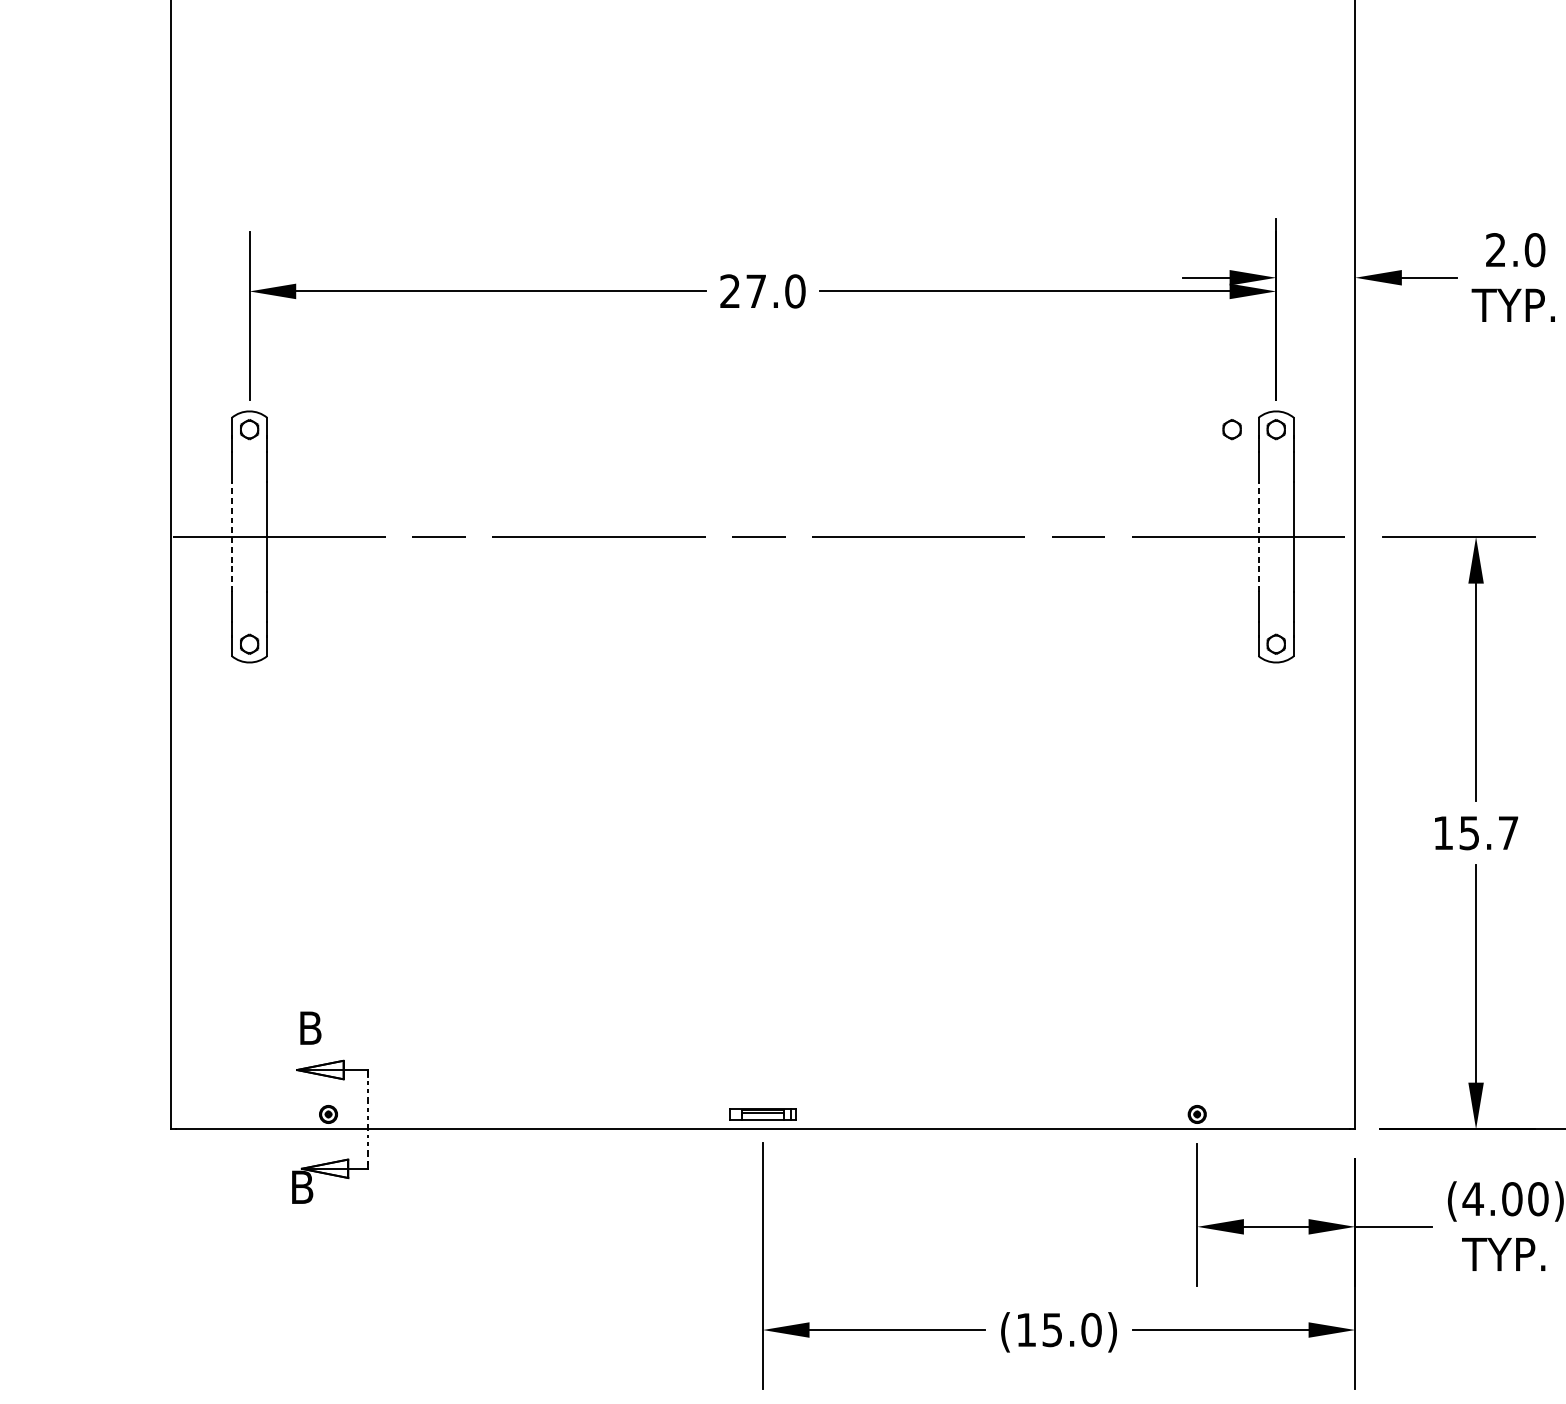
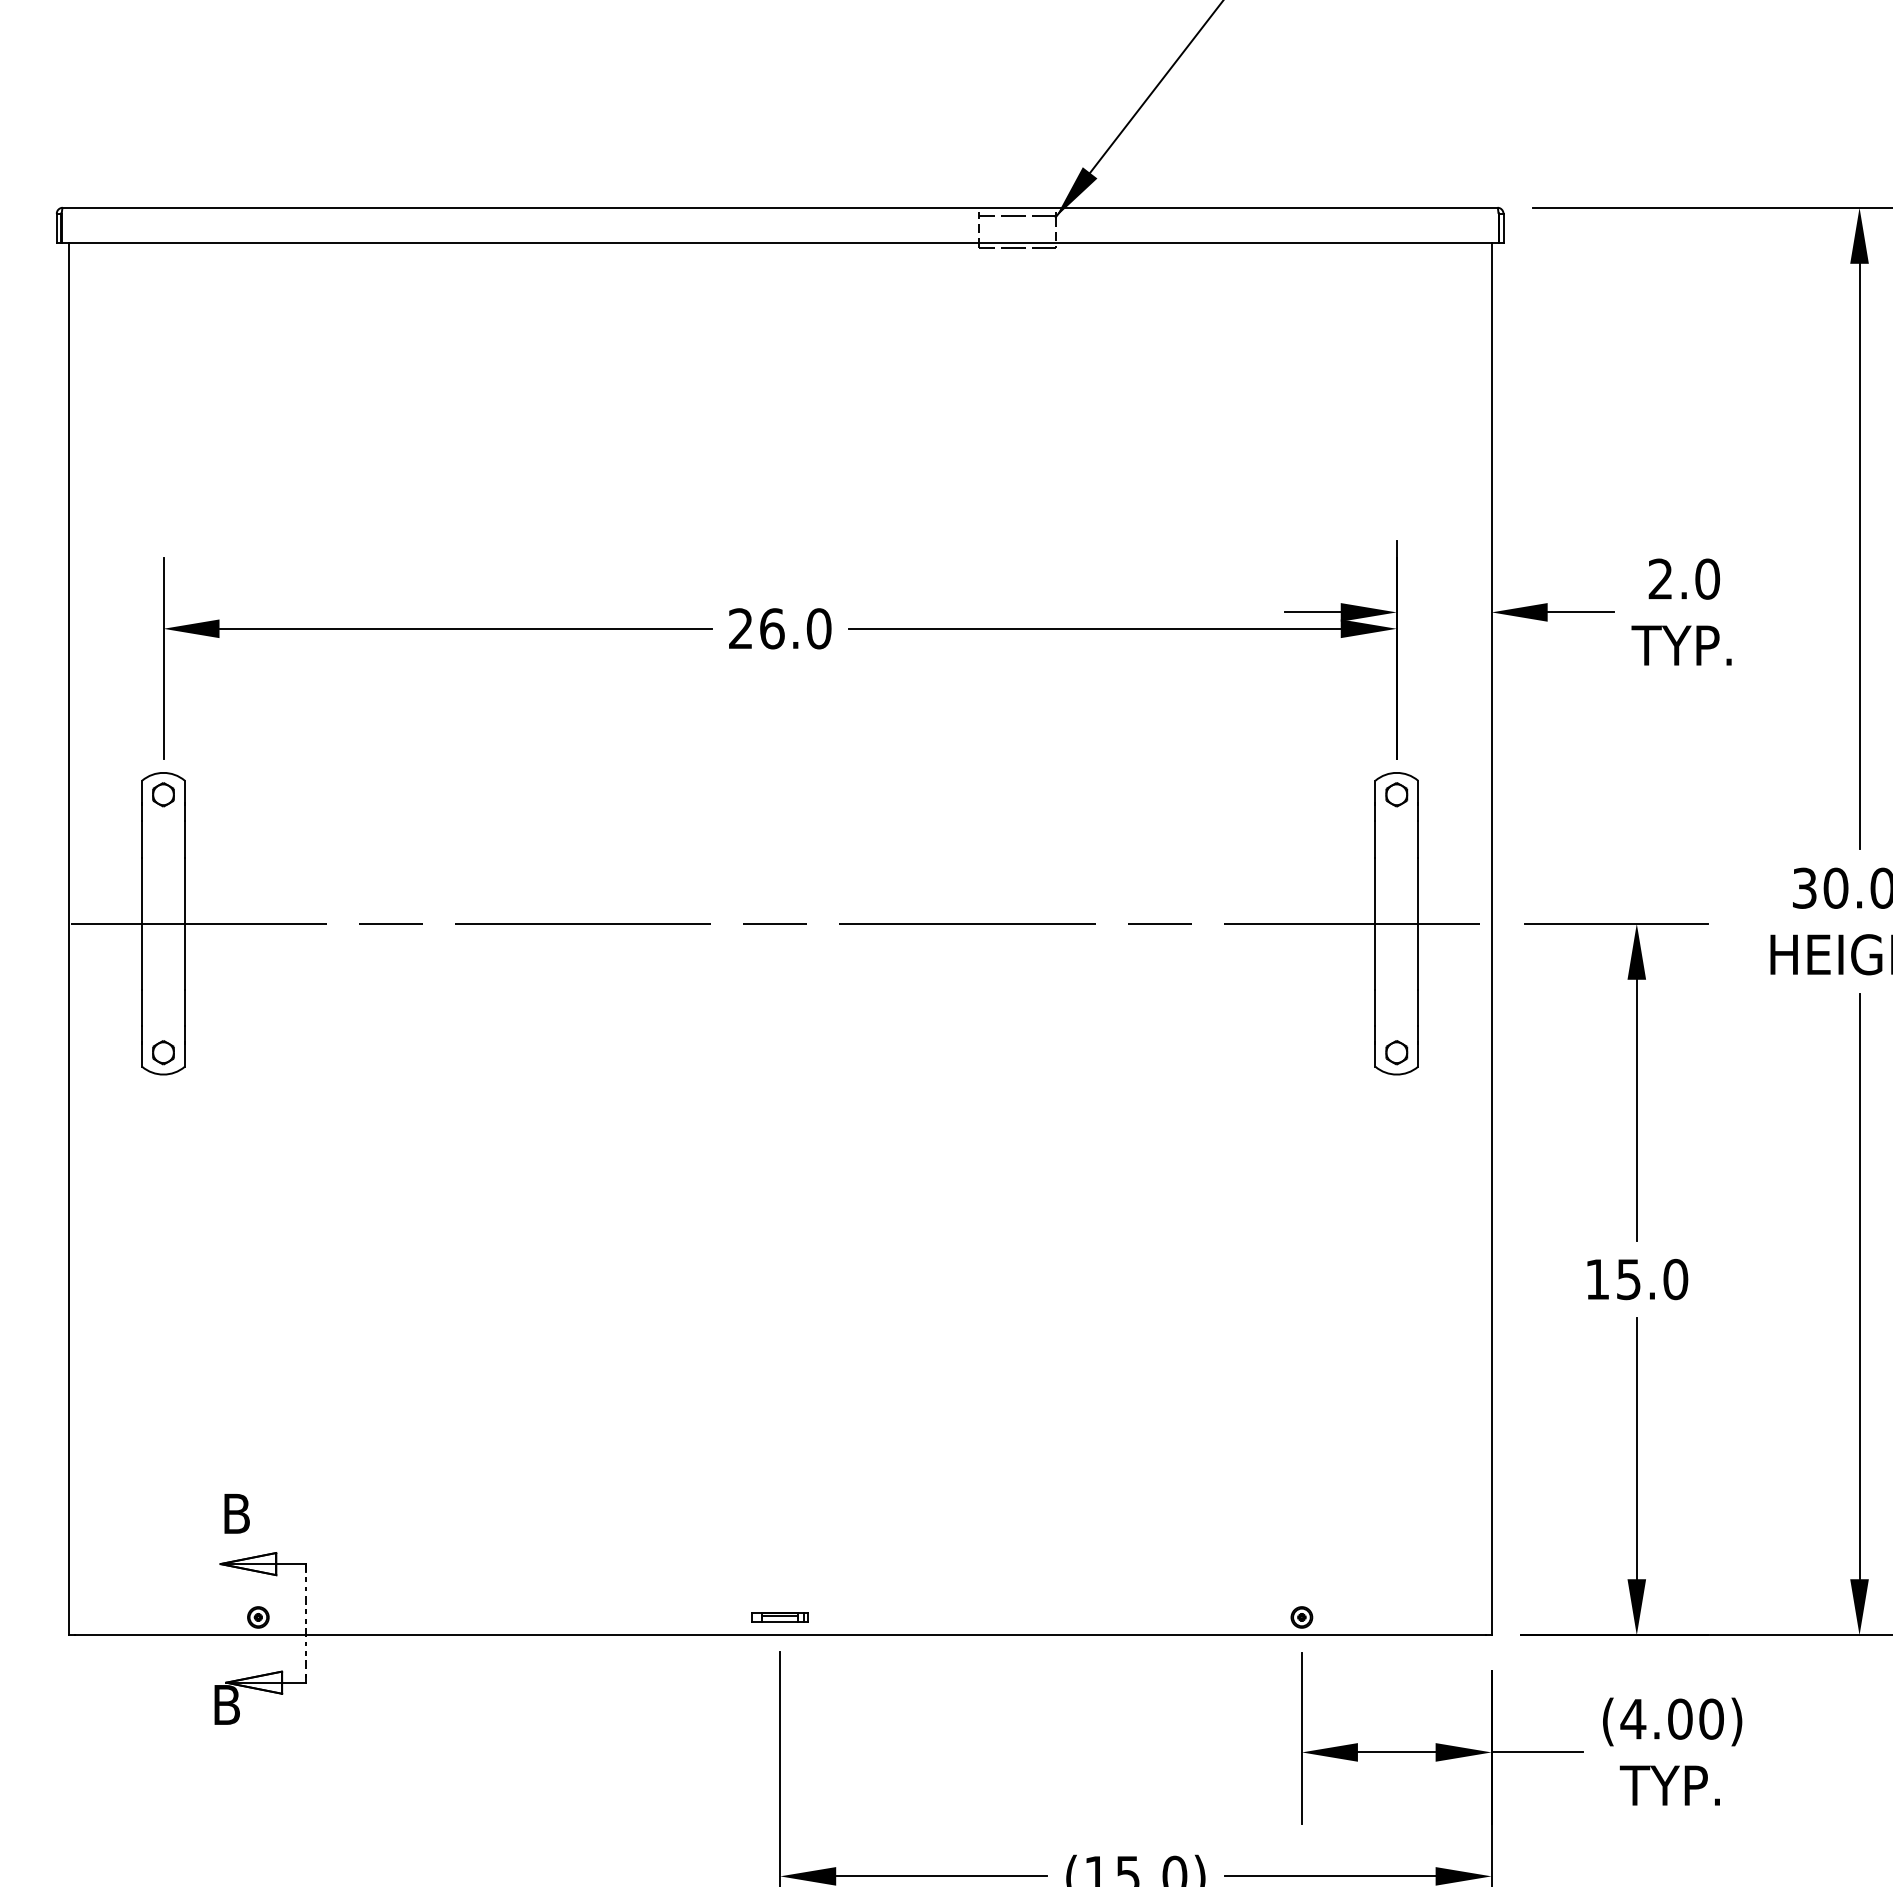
text: (756, 291) -> (772, 628), 27.0 -> 26.0
part: (1231, 429) -> (1343, 794), removed
line: (232, 536) -> (142, 923), dashed -> solid
line: (1258, 536) -> (1375, 923), dashed -> solid
text: (1508, 833) -> (1675, 1279), 15.7 -> 15.0
part: (762, 1114) -> (779, 1617), size x0.71

